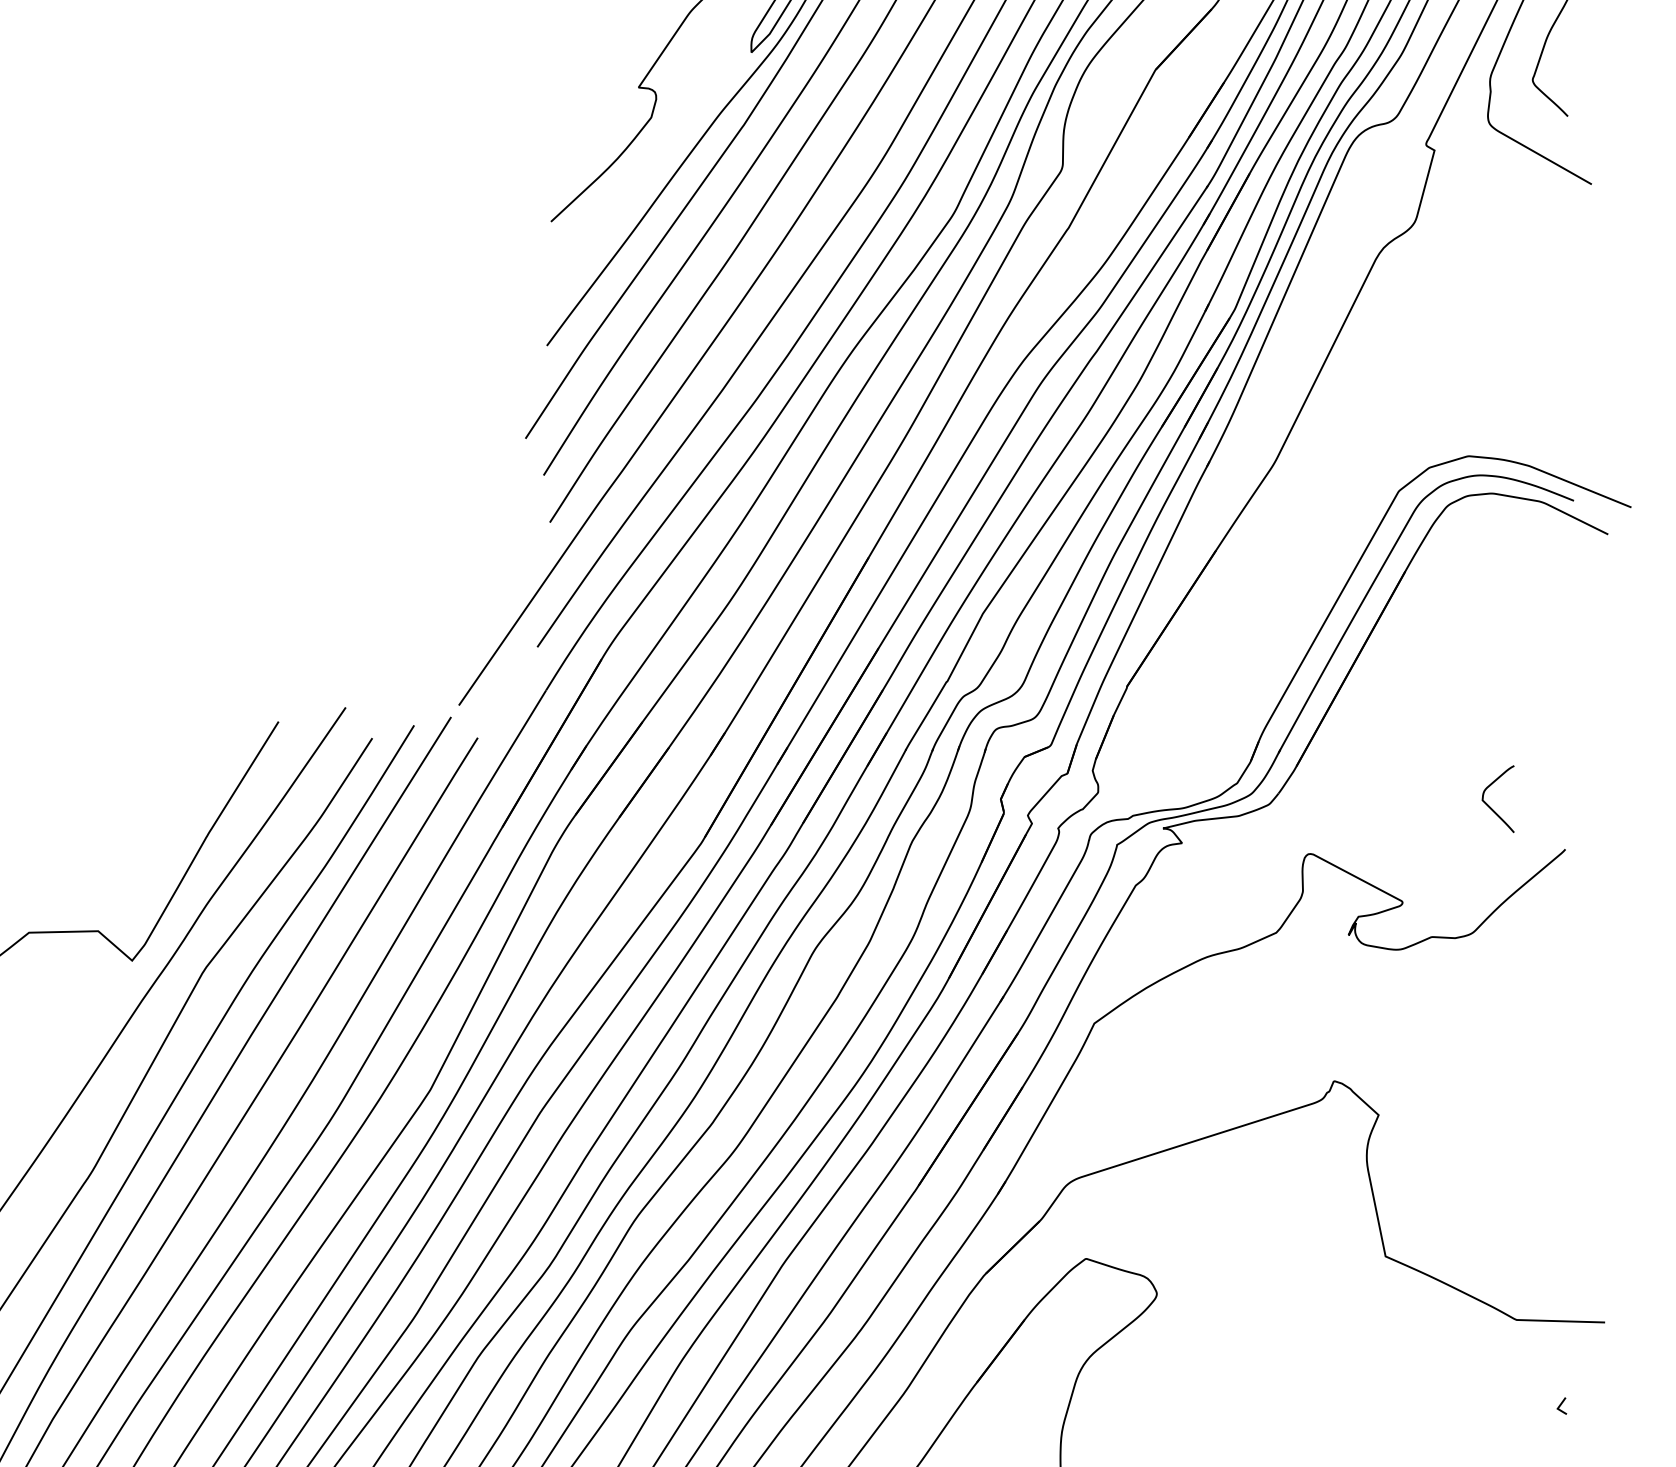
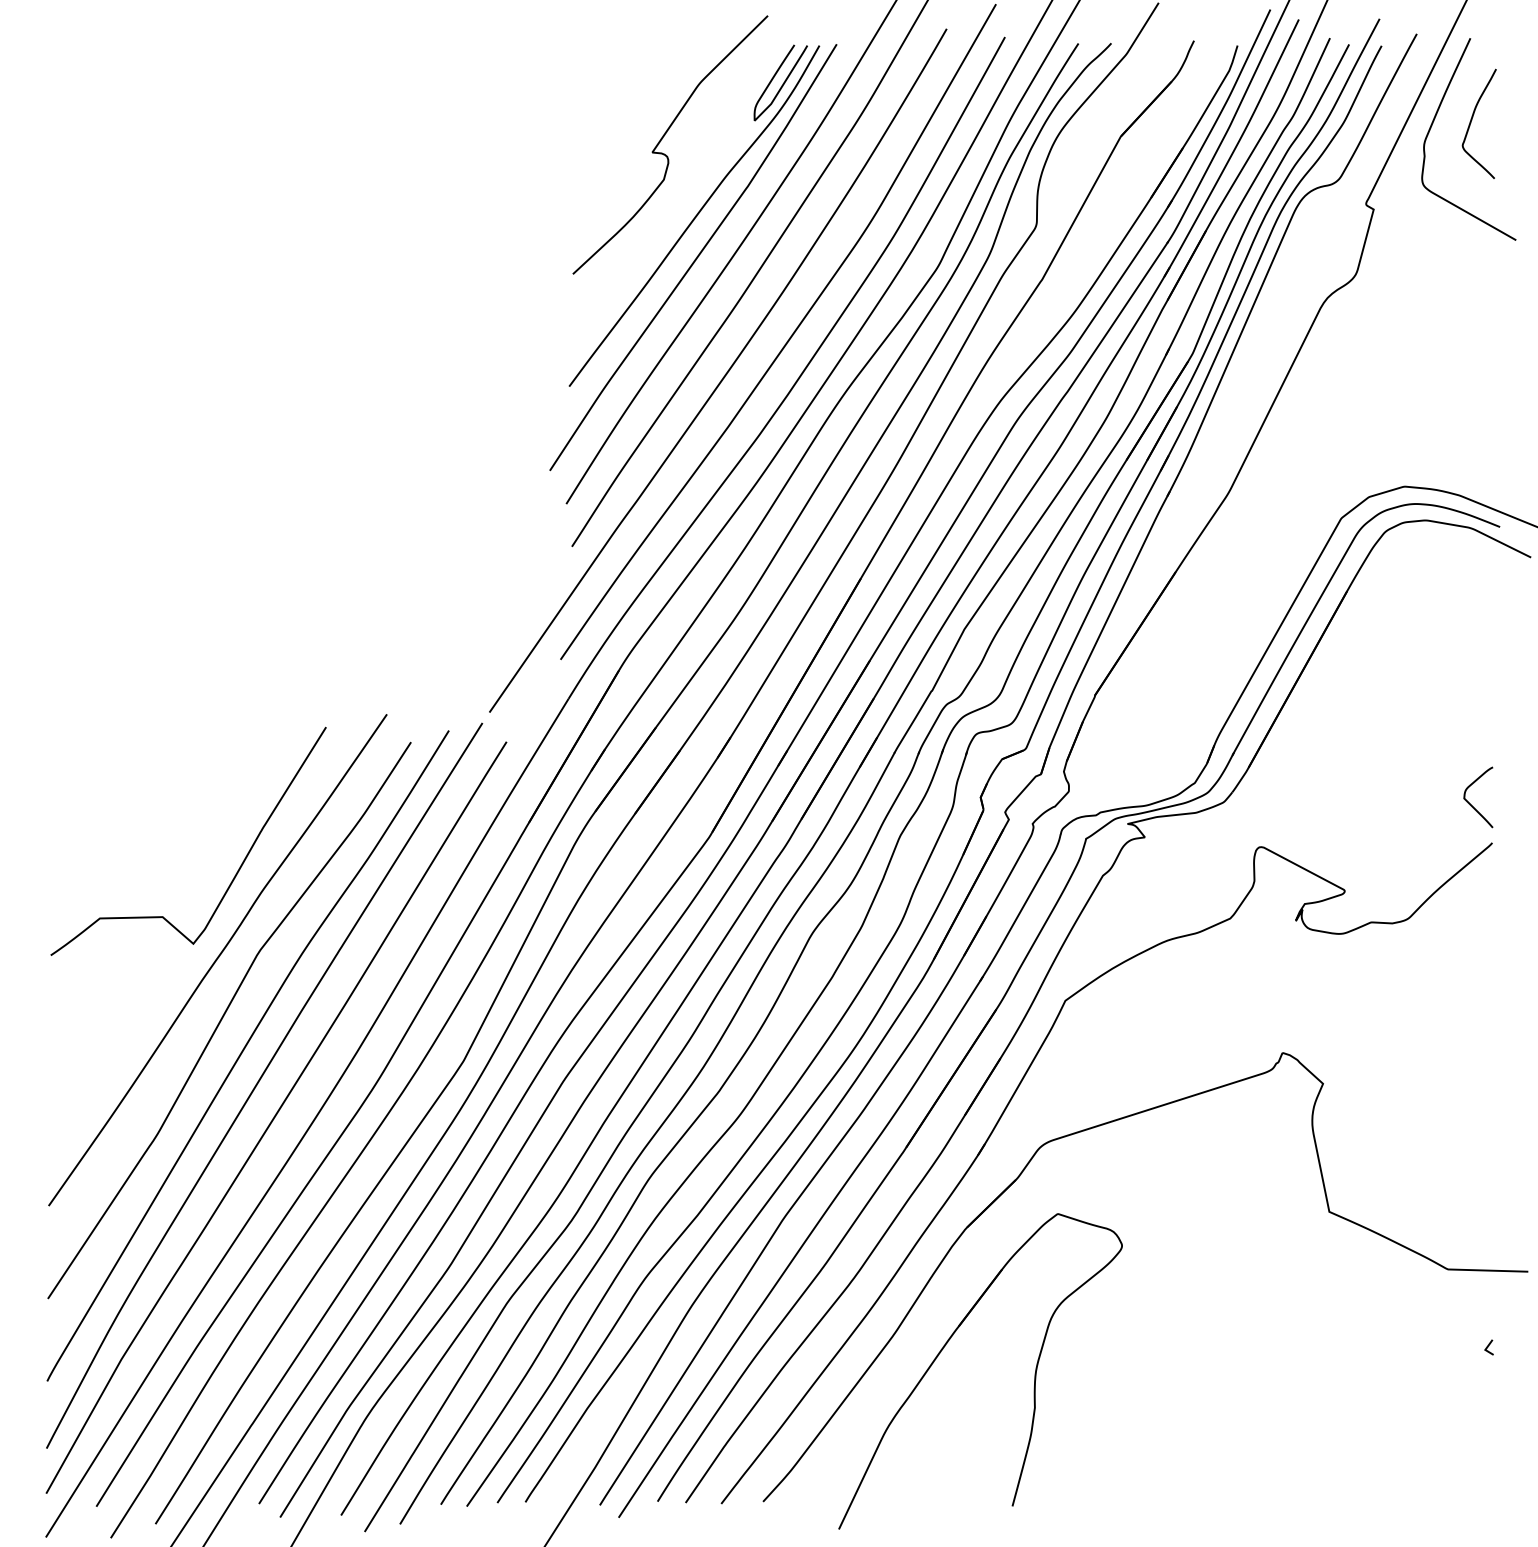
curve: (1490, 806) -> (1471, 804), moved

